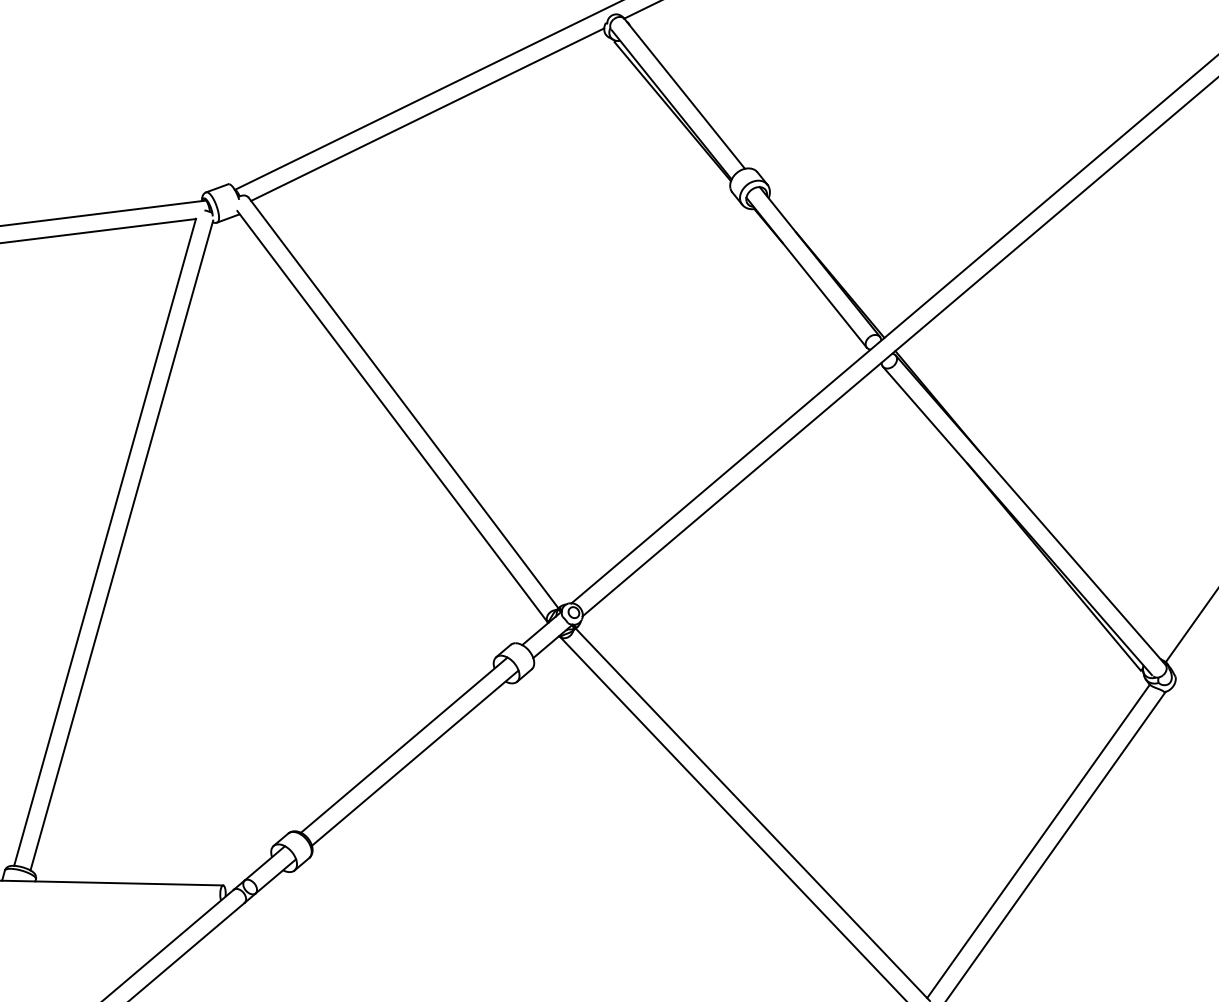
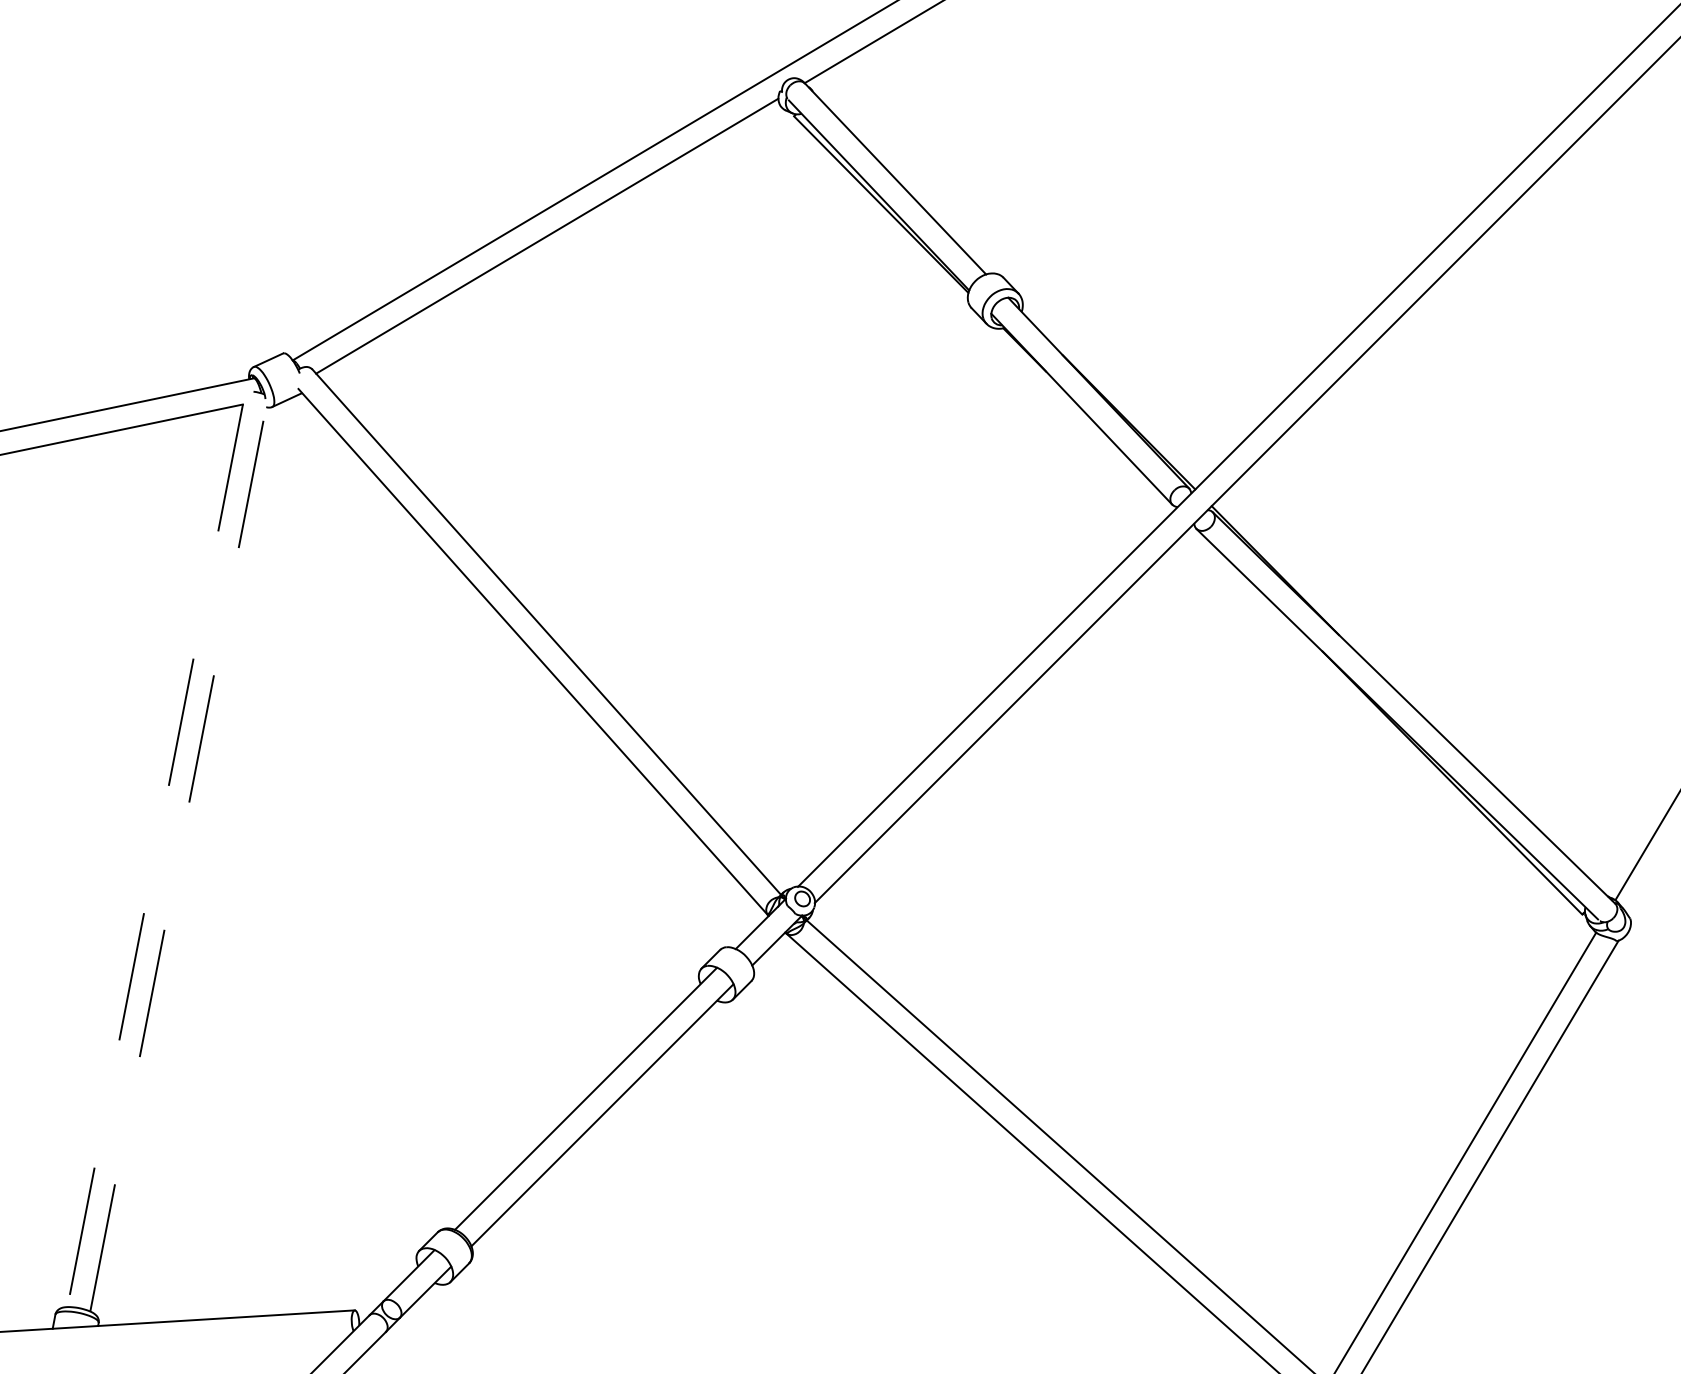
line: (105, 542) -> (155, 855), solid -> dashed
line: (121, 545) -> (178, 858), solid -> dashed

